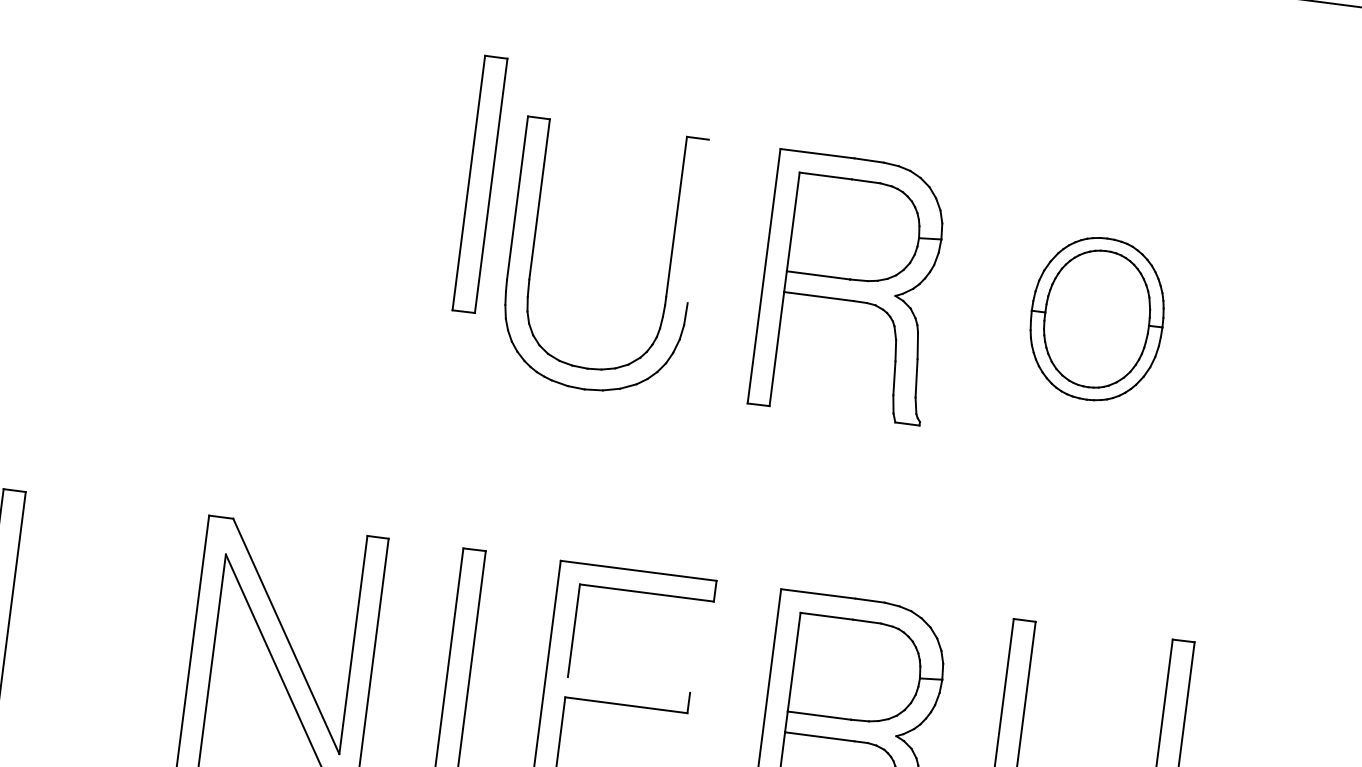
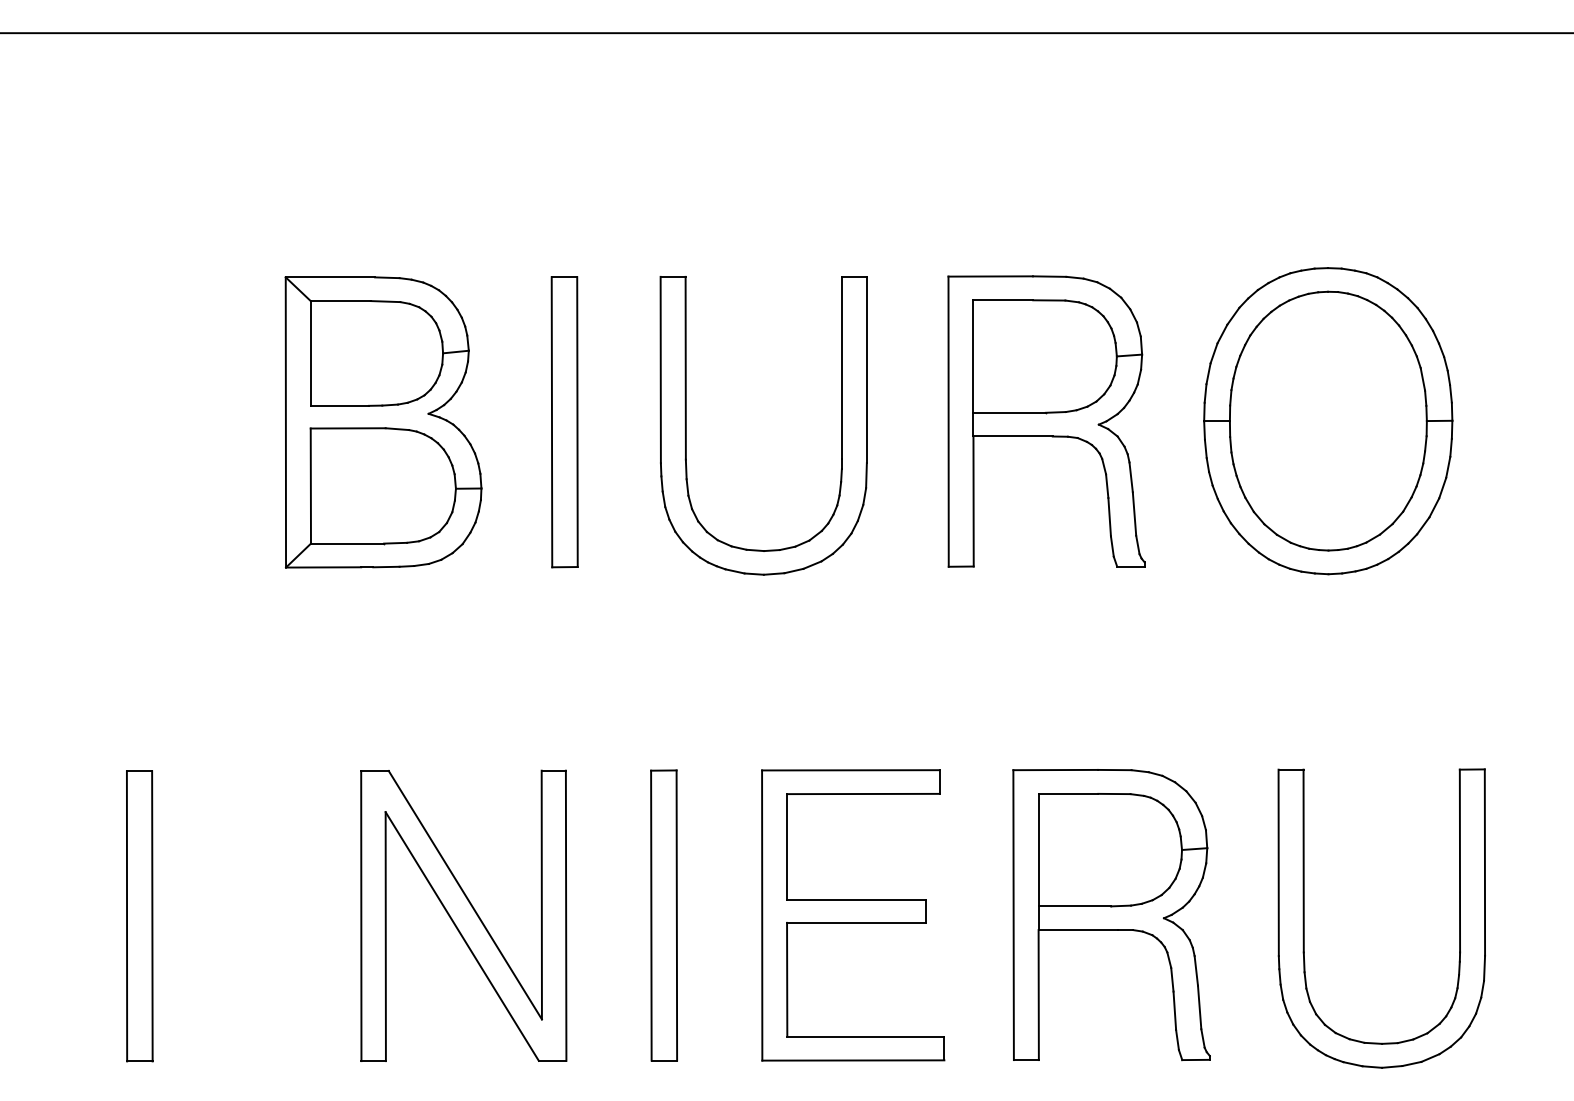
part: (479, 184) -> (564, 422), moved
part: (268, 212) -> (383, 422), added
line: (697, 221) -> (866, 369), added
part: (1097, 319) -> (1328, 421), size x1.67
line: (628, 684) -> (856, 899), added

